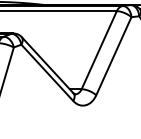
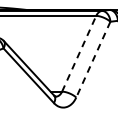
line: (99, 50) -> (79, 54), solid -> dashed
line: (113, 56) -> (93, 59), solid -> dashed

